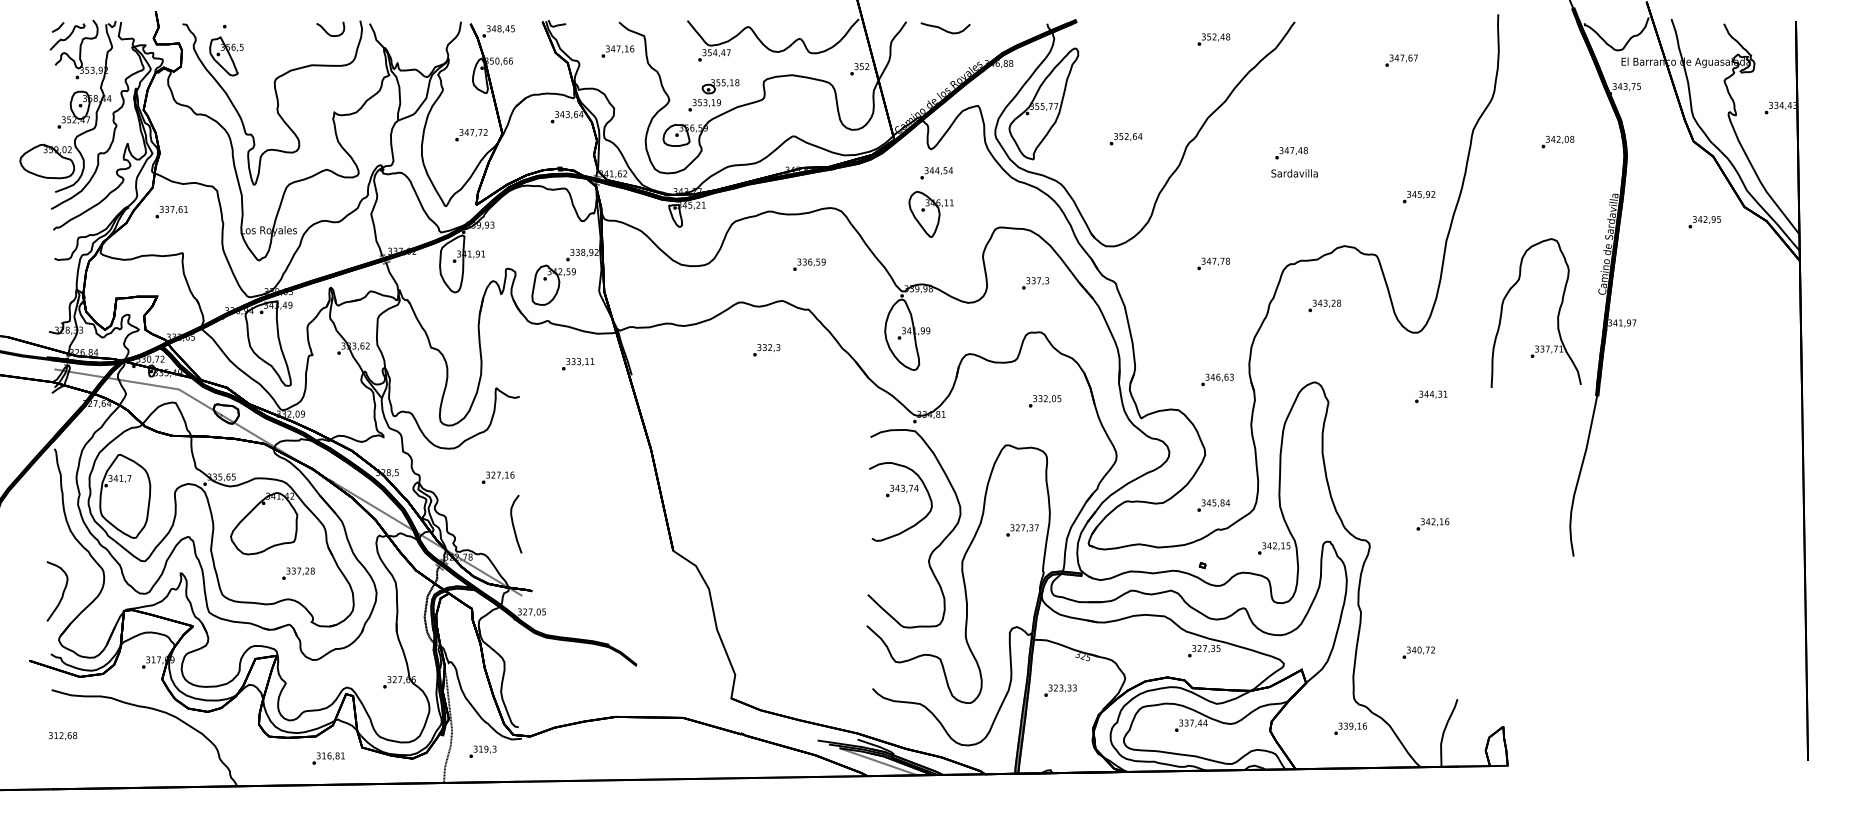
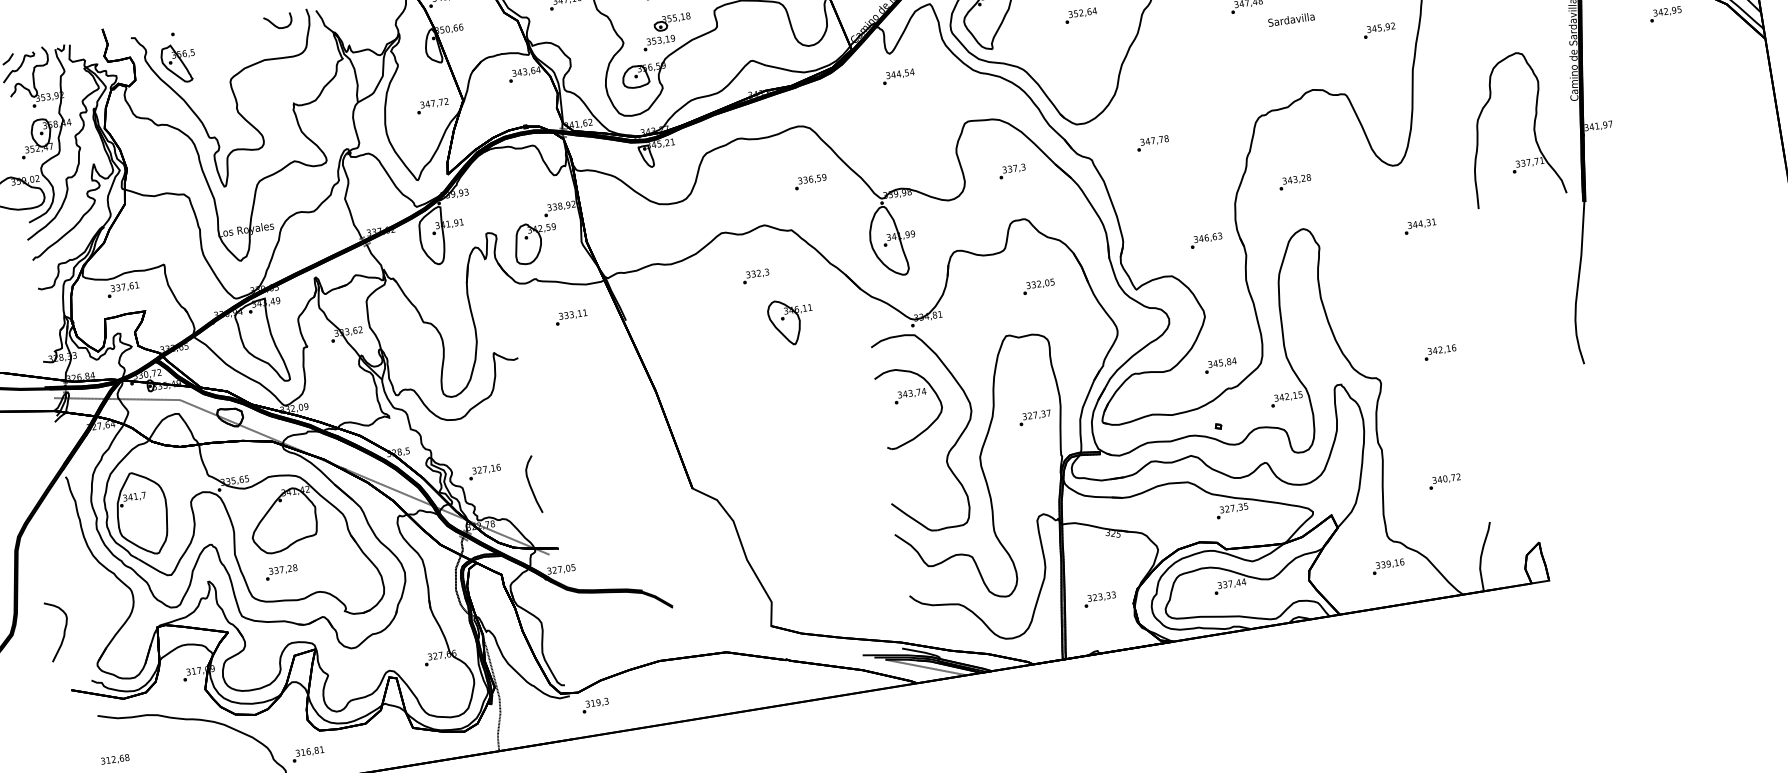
text: (1294, 173) -> (1291, 19), moved
text: (171, 212) -> (123, 290), moved
part: (930, 213) -> (790, 321), moved
text: (1213, 263) -> (1152, 143), moved
text: (809, 264) -> (810, 181), moved
text: (1324, 305) -> (1294, 181), moved
text: (498, 477) -> (485, 471), moved
text: (298, 573) -> (281, 572), moved
part: (57, 591) -> (58, 631), moved
text: (1060, 690) -> (1099, 599), moved
text: (482, 751) -> (594, 705), moved
text: (328, 758) -> (308, 754), moved

